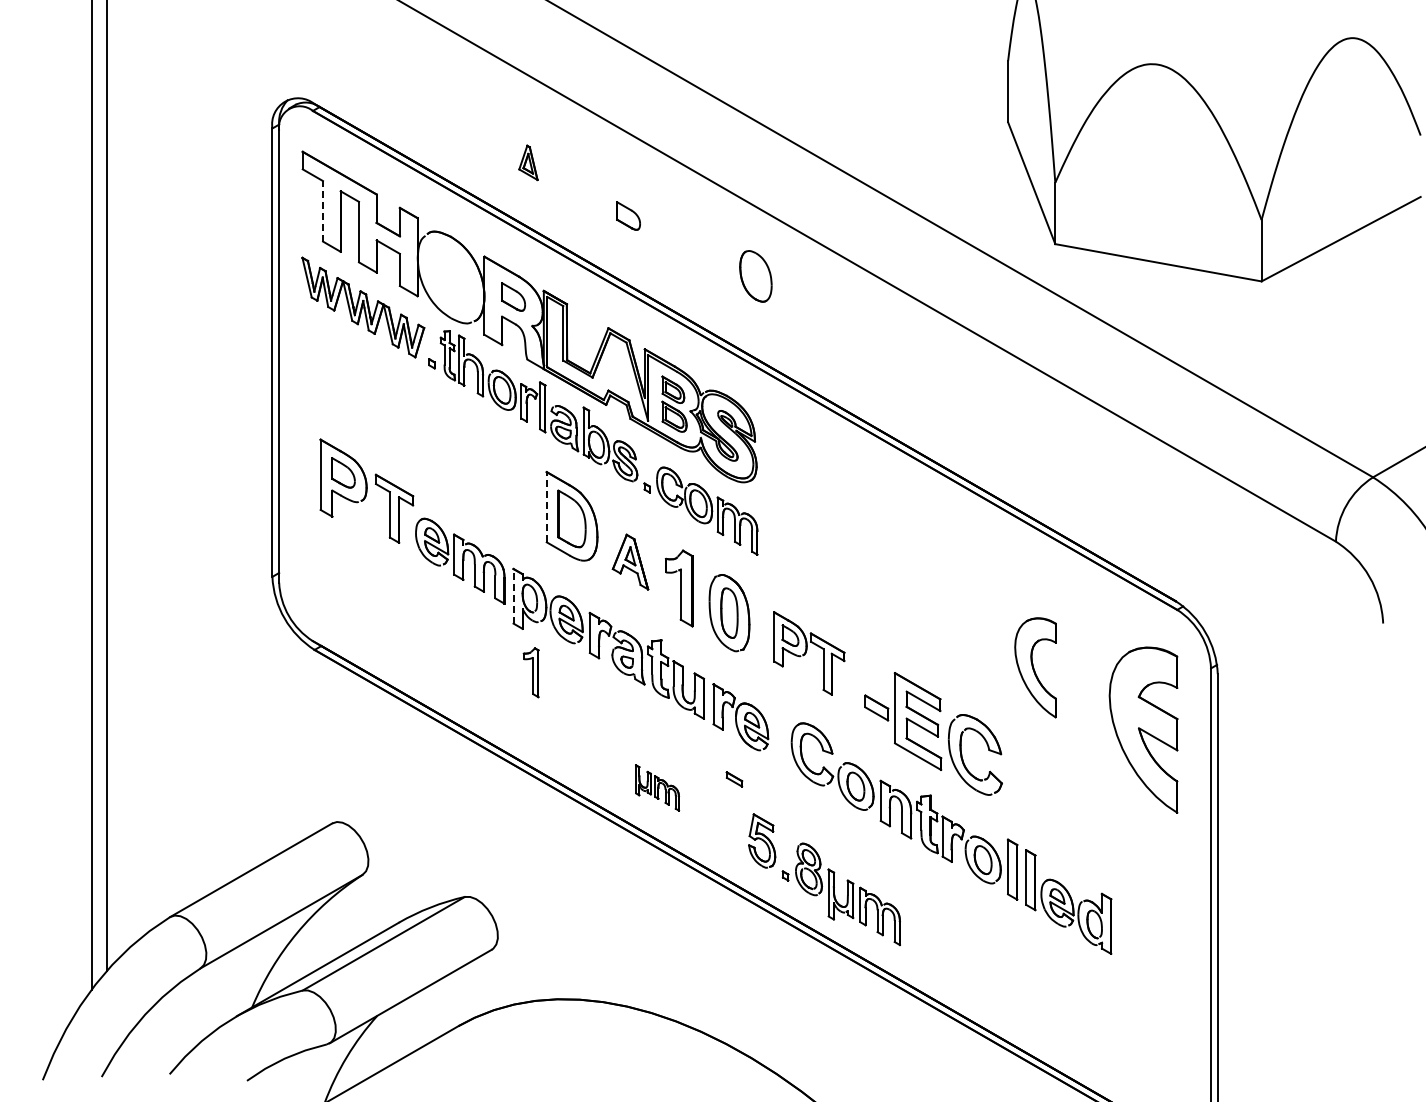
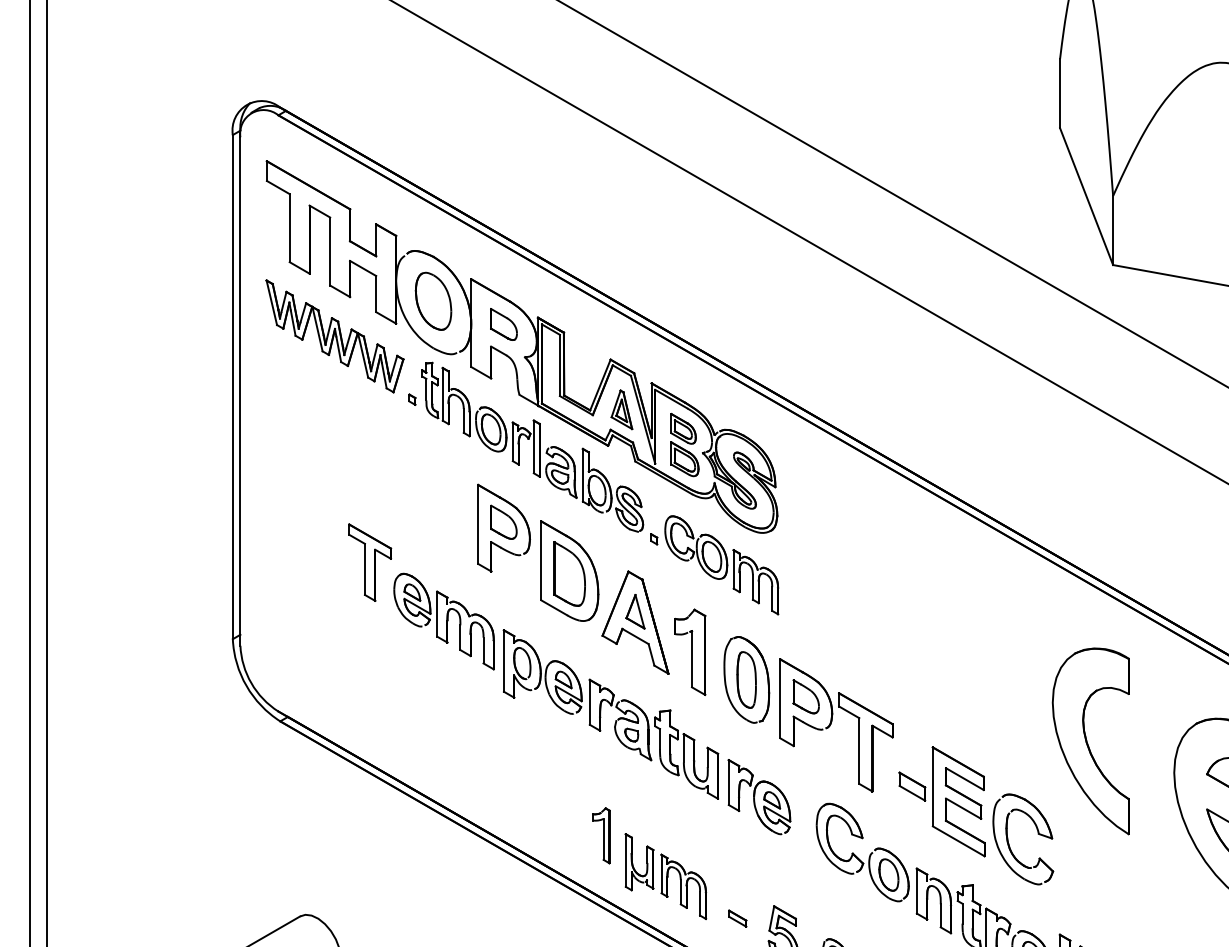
part: (528, 162) -> (621, 409), moved
line: (323, 210) -> (290, 227), dashed -> solid
part: (628, 215) -> (633, 232), removed
part: (755, 276) -> (433, 301), moved
part: (343, 477) -> (503, 527), moved
line: (546, 506) -> (541, 560), dashed -> solid
part: (630, 561) -> (635, 621), size x1.67
line: (513, 595) -> (503, 660), dashed -> solid
part: (809, 653) -> (836, 725), size x1.43
part: (1035, 667) -> (1090, 741), size x1.67
part: (530, 672) -> (600, 835), moved
part: (734, 779) -> (737, 918), moved
part: (657, 787) -> (665, 876), size x1.67

